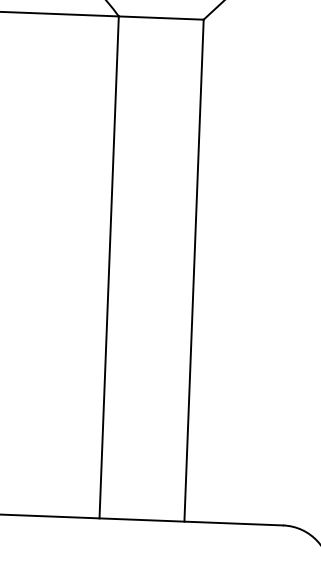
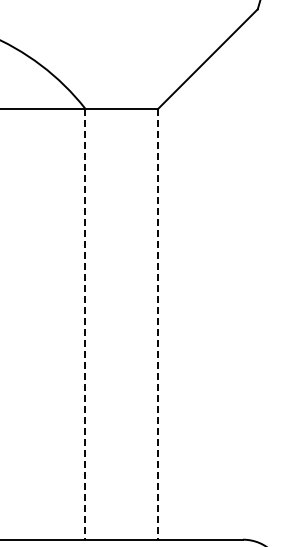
line: (109, 267) -> (85, 324), solid -> dashed
line: (194, 270) -> (158, 324), solid -> dashed

